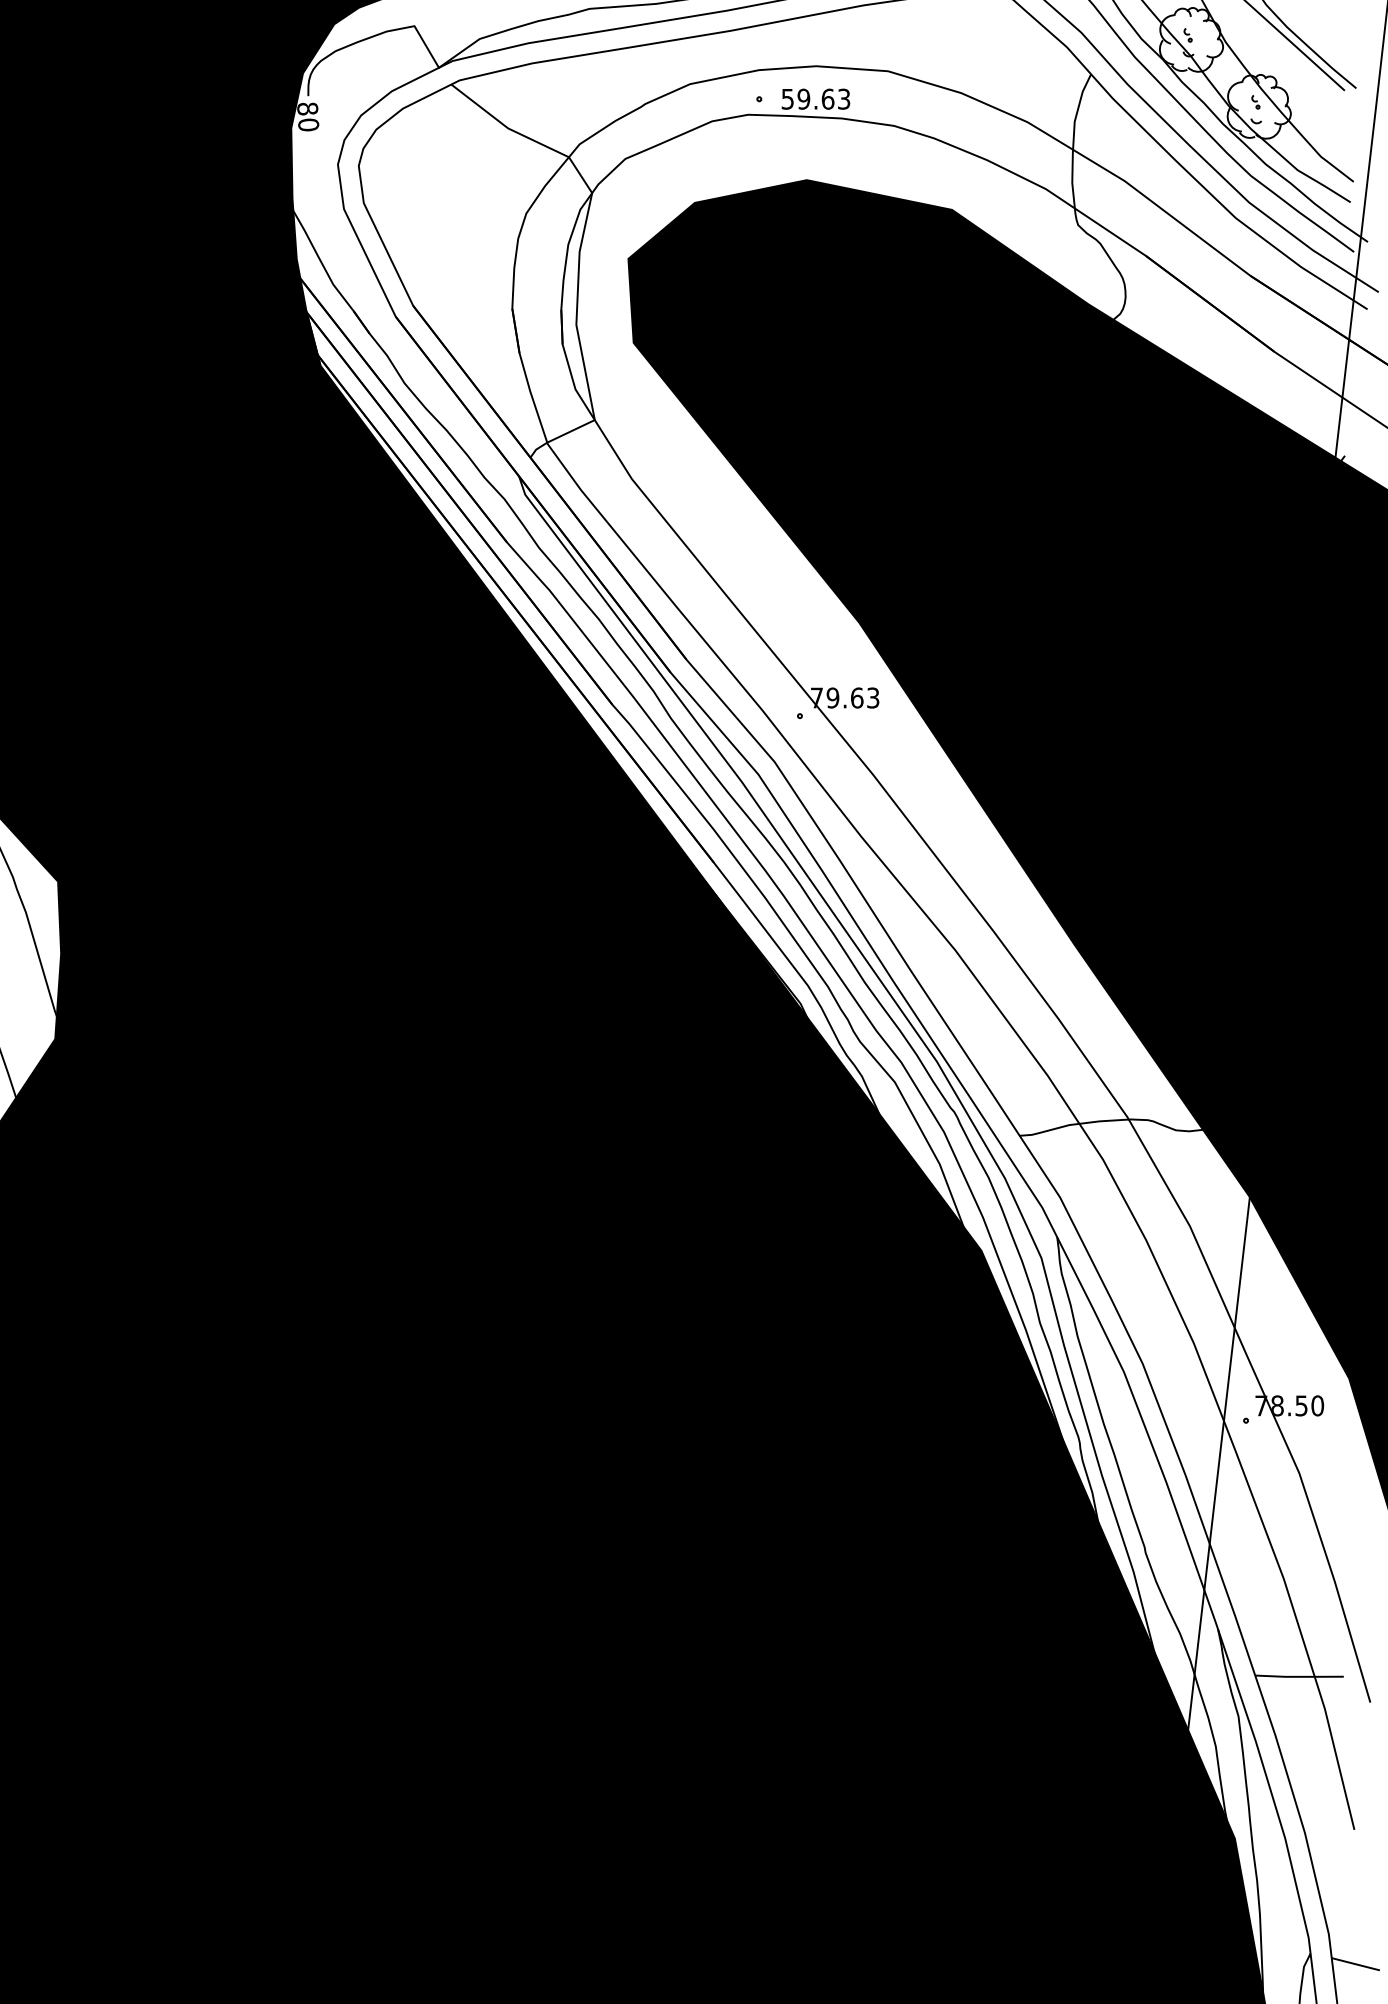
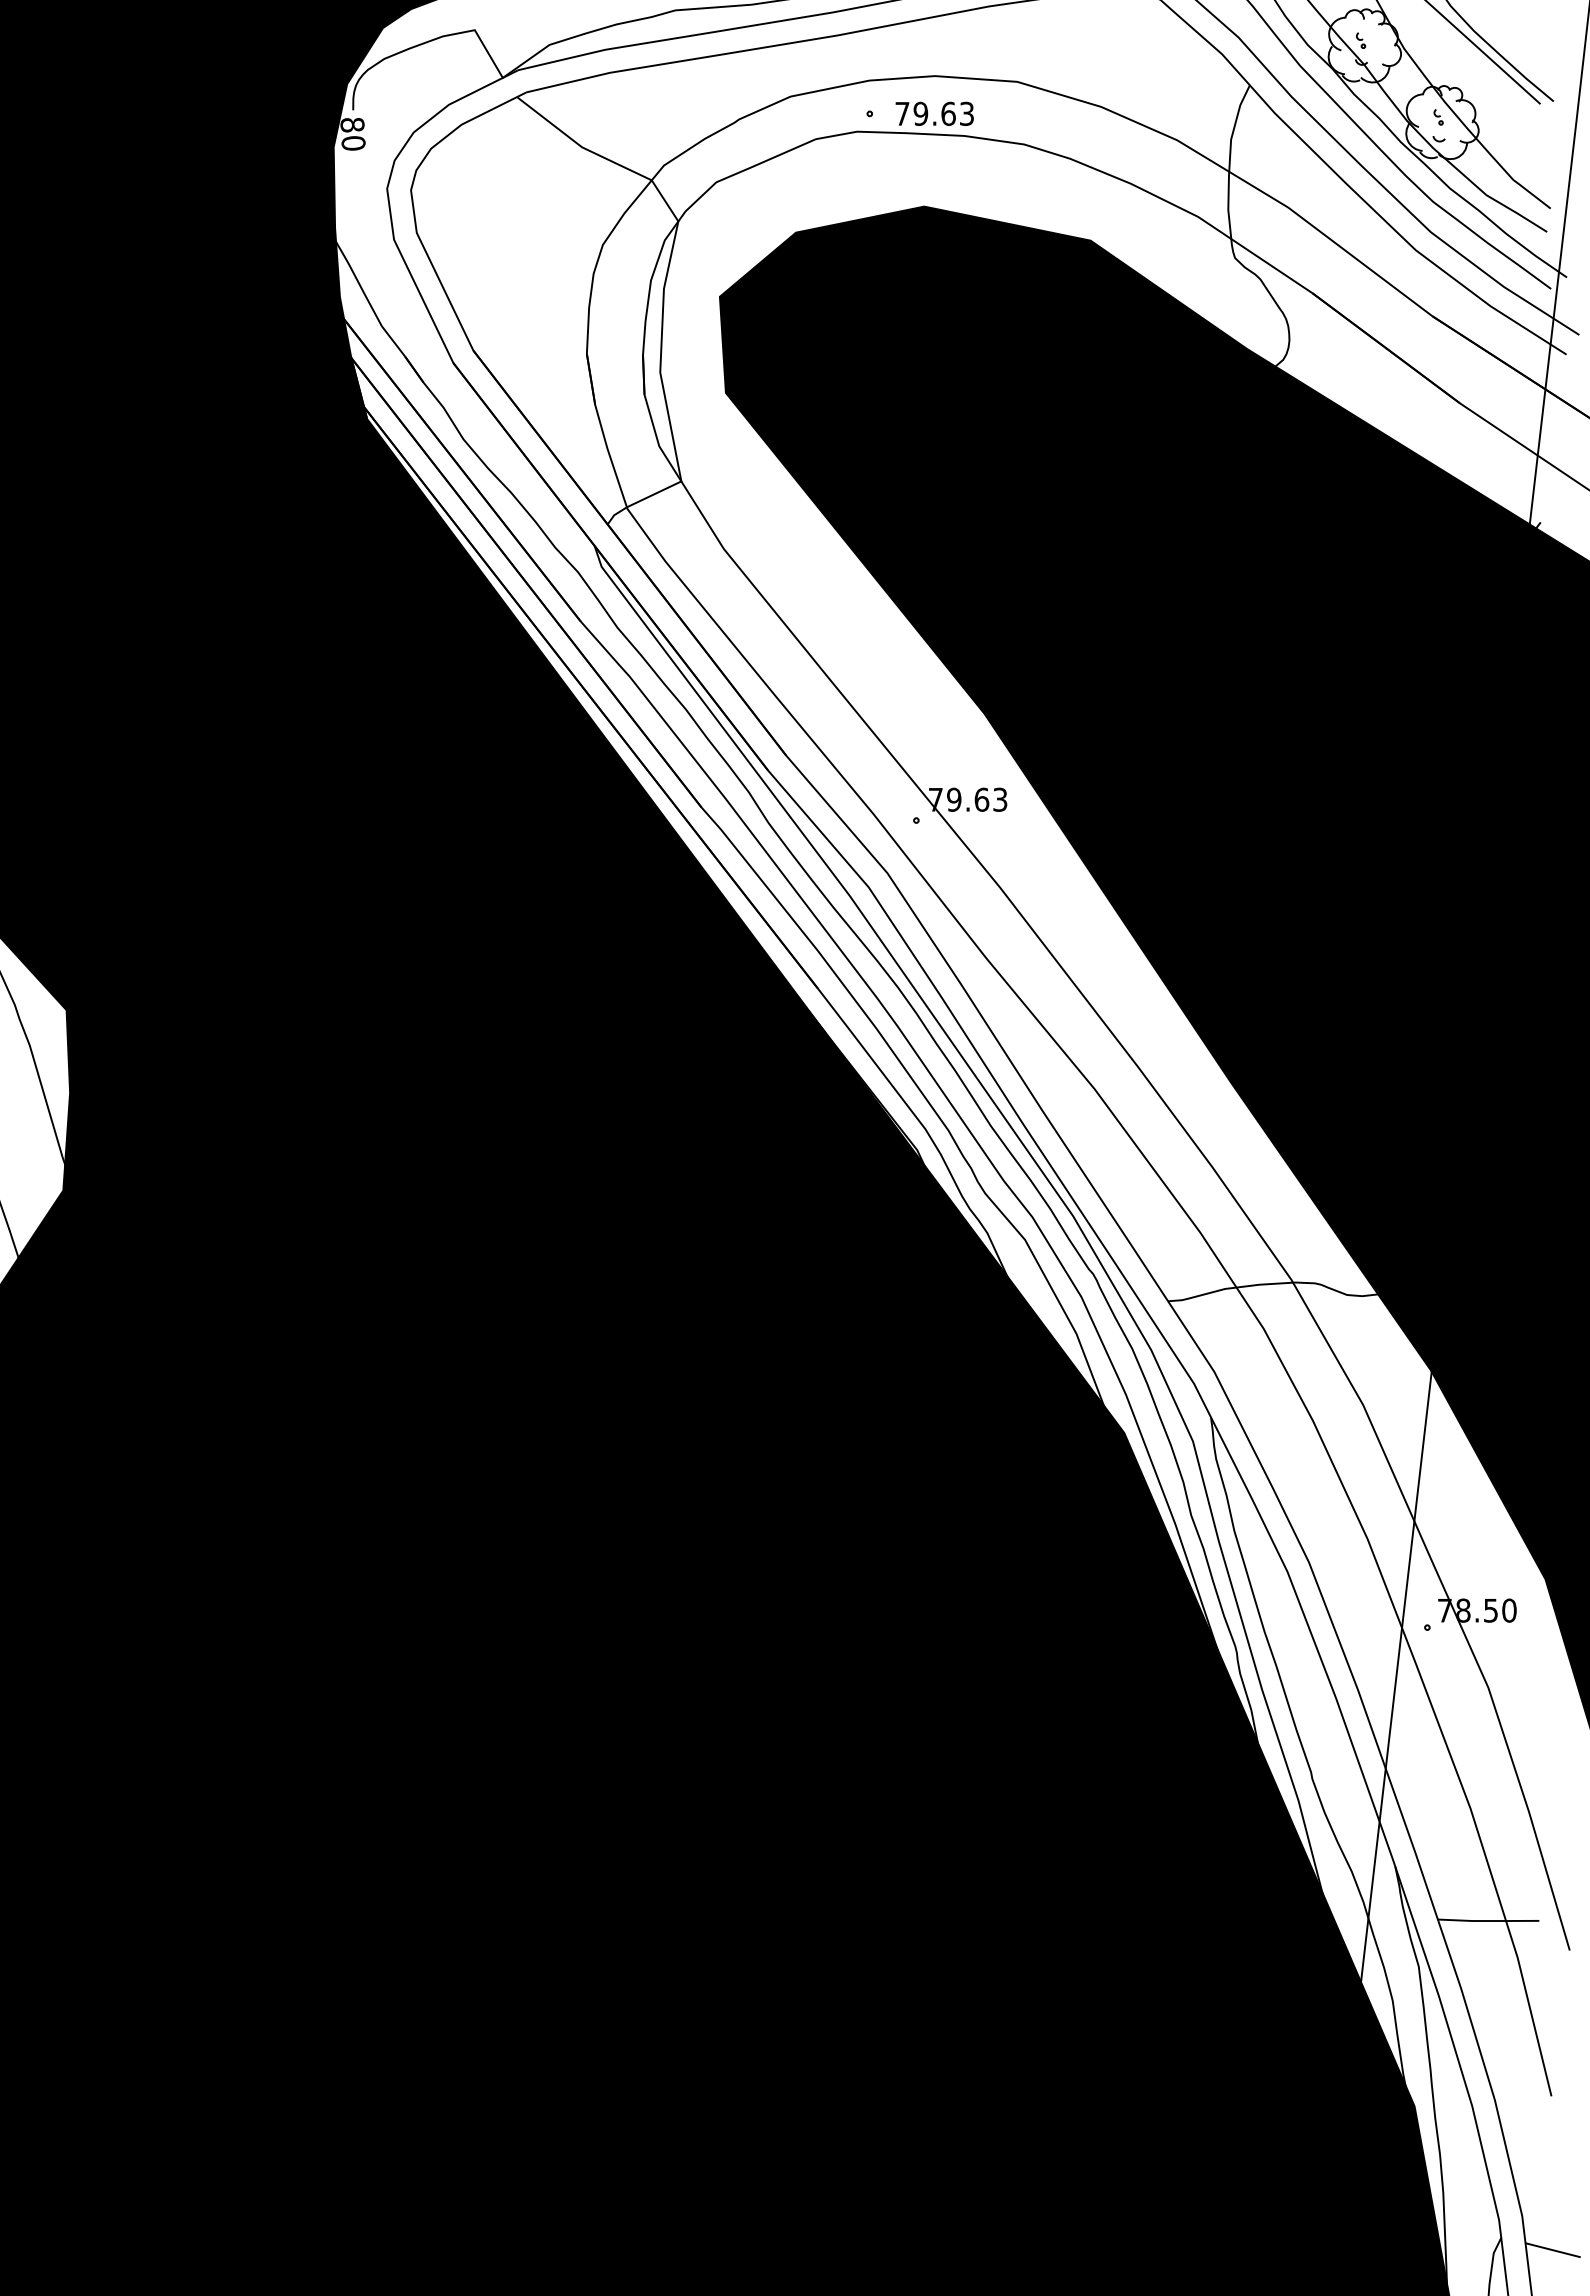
text: (787, 98) -> (902, 113), 59.63 -> 79.63

